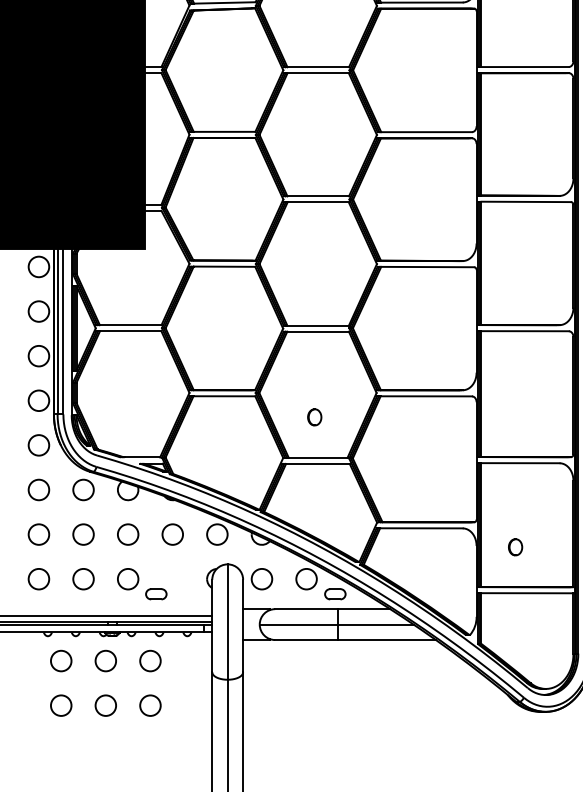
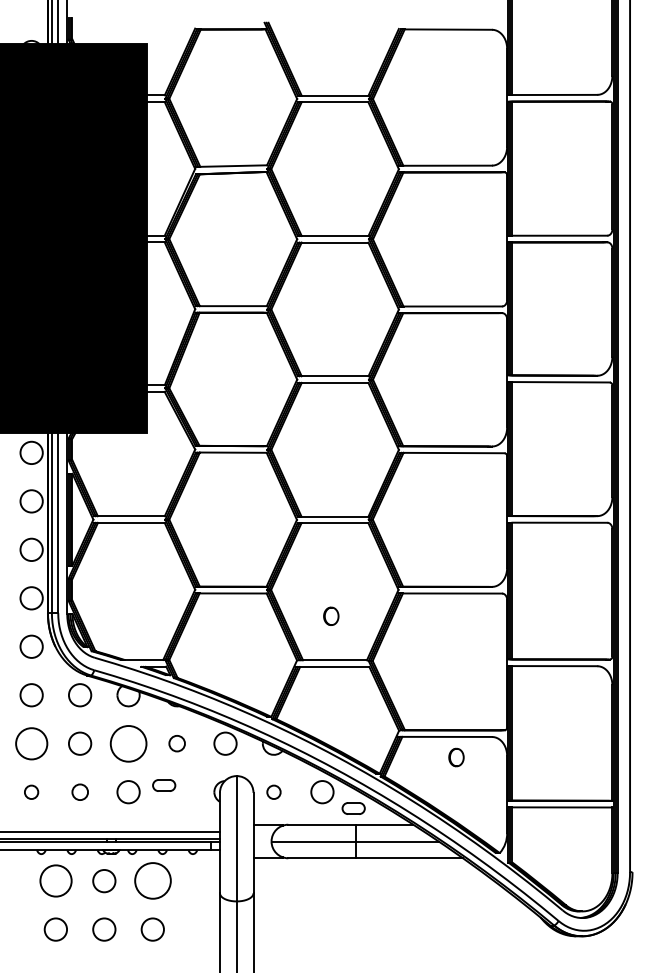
circle: (38, 534) -> (31, 743), size x1.4
circle: (128, 534) -> (128, 743), size x1.6
circle: (173, 534) -> (177, 743), size x0.7
part: (515, 547) -> (456, 757), moved
circle: (38, 579) -> (31, 792), size x0.6
circle: (83, 579) -> (80, 792), size x0.7
circle: (261, 579) -> (273, 792), size x0.6
part: (156, 594) -> (164, 785), moved
circle: (60, 661) -> (55, 881), size x1.4
circle: (150, 661) -> (152, 881), size x1.6

